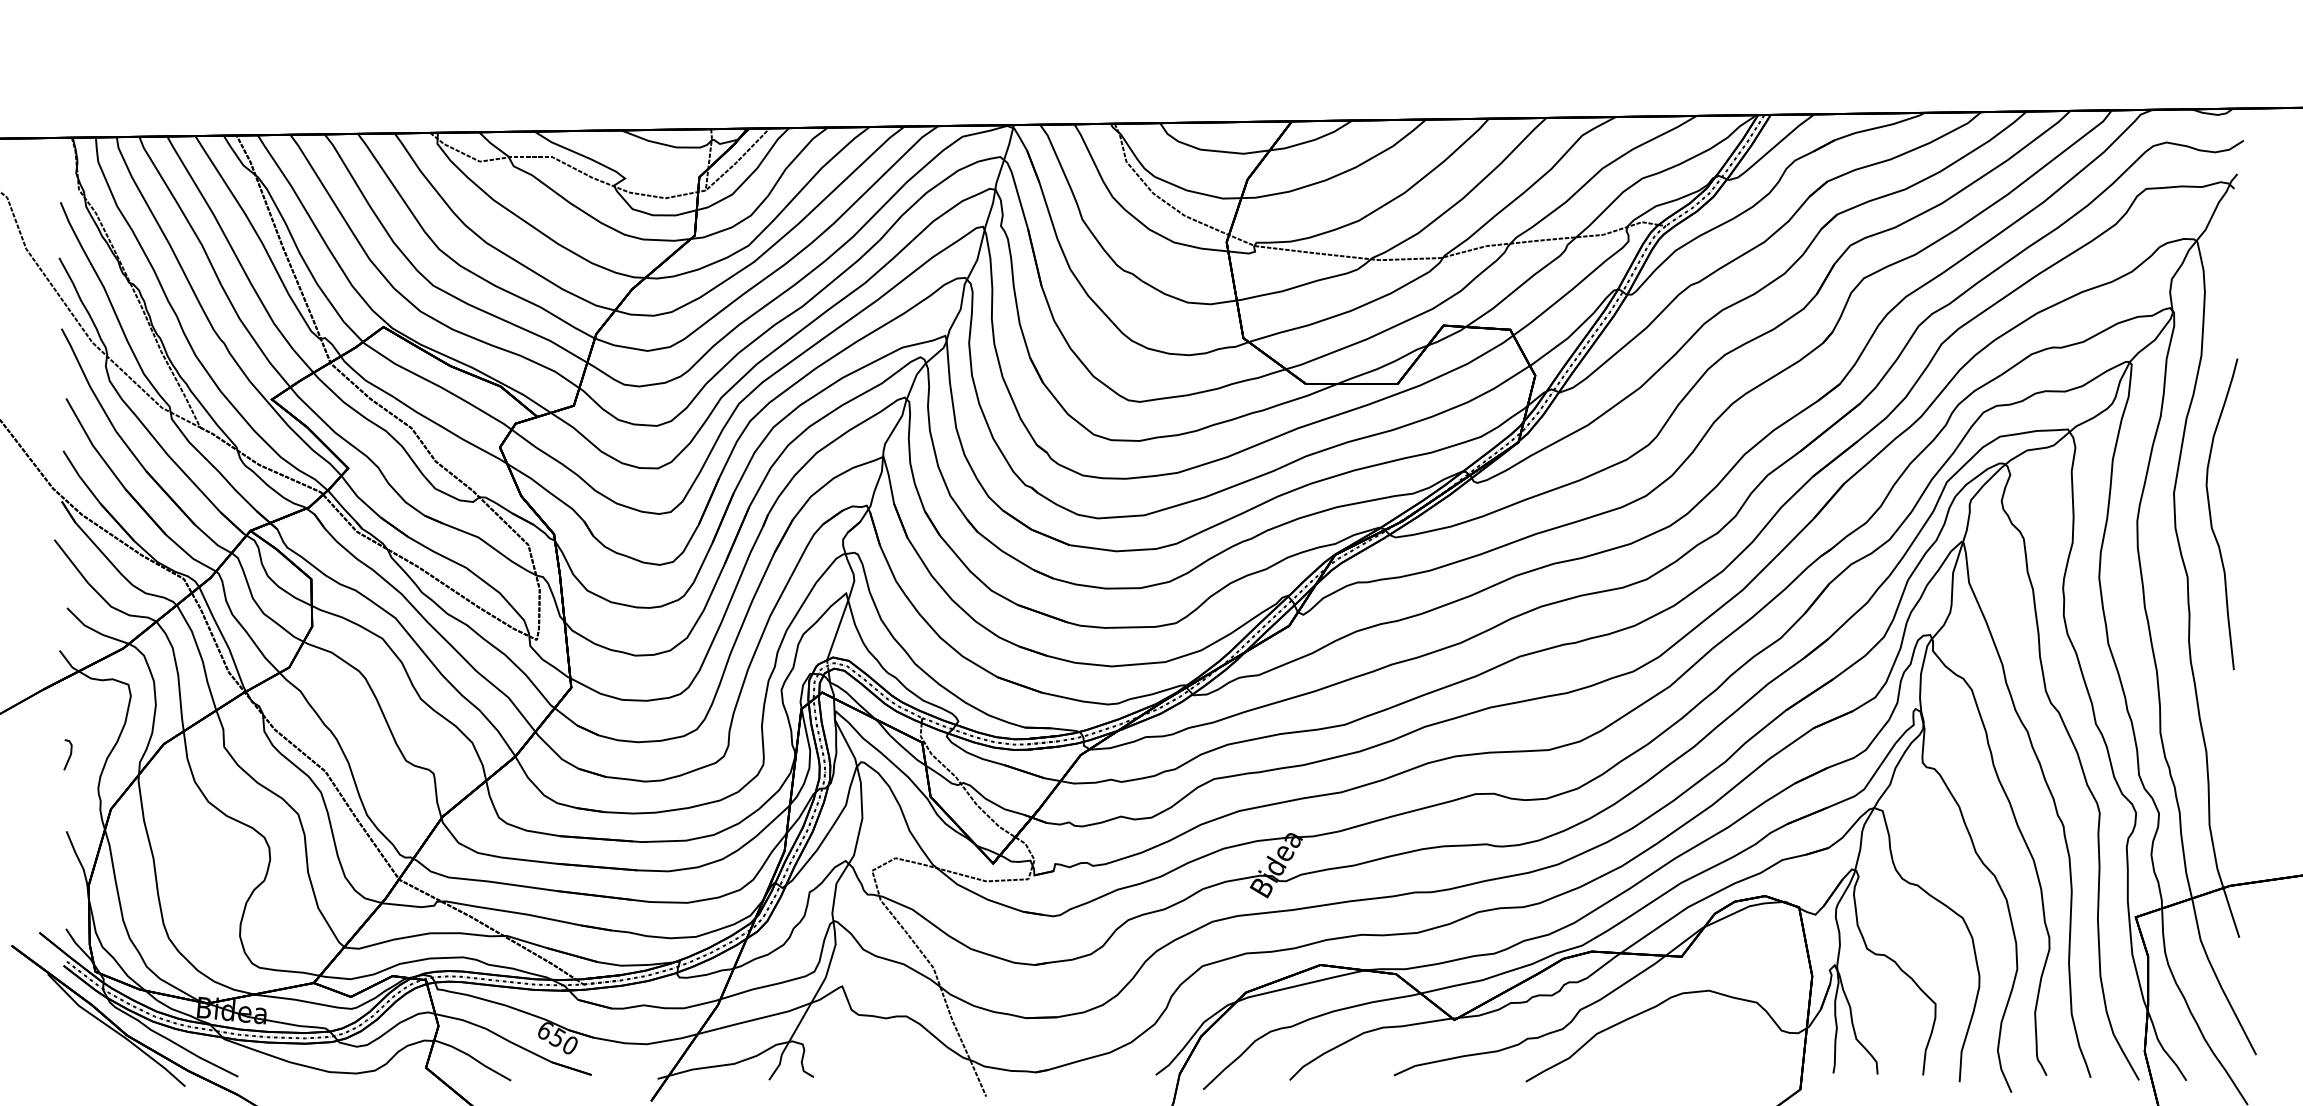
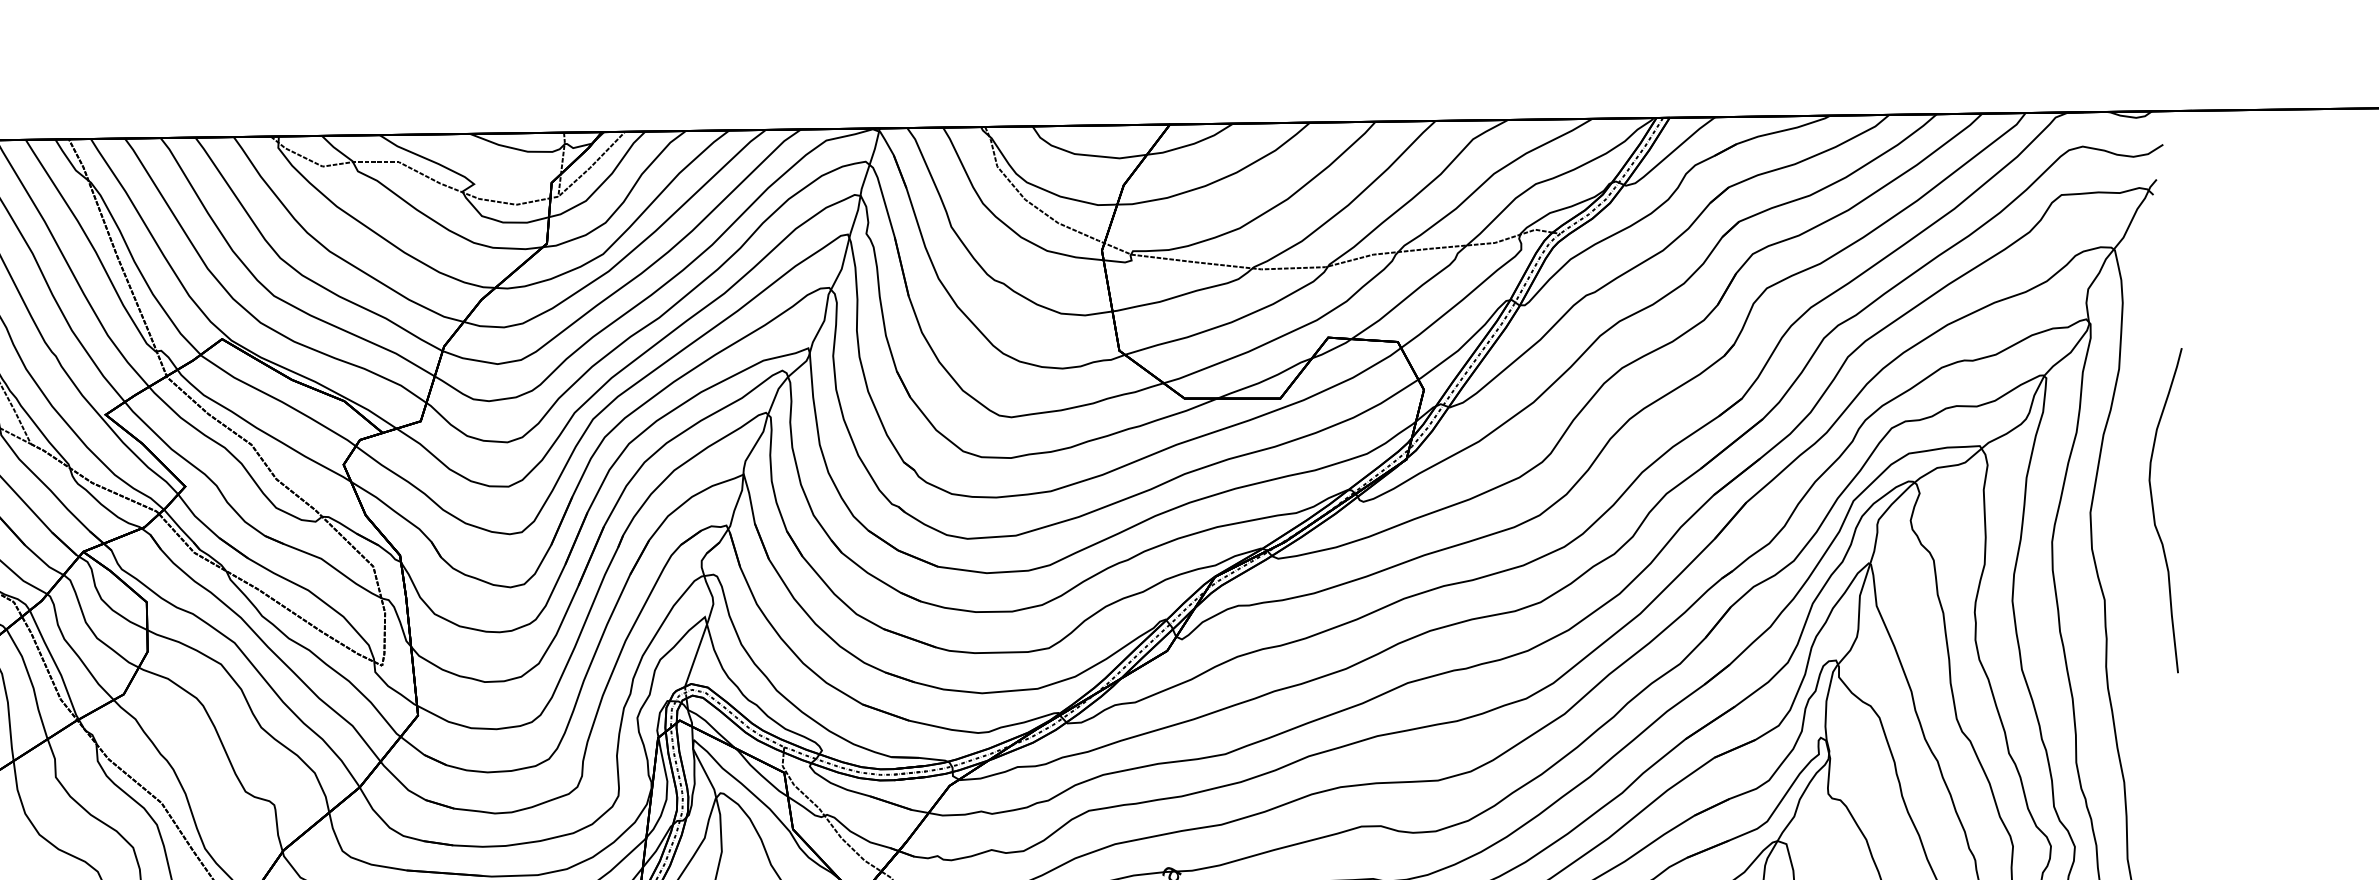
curve: (2211, 515) -> (2154, 511), moved

